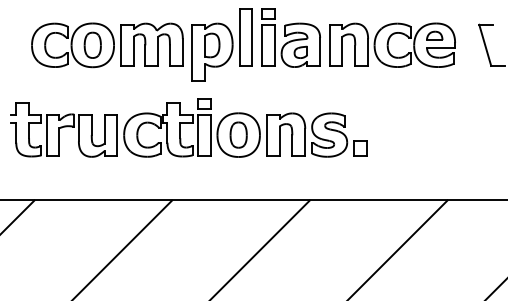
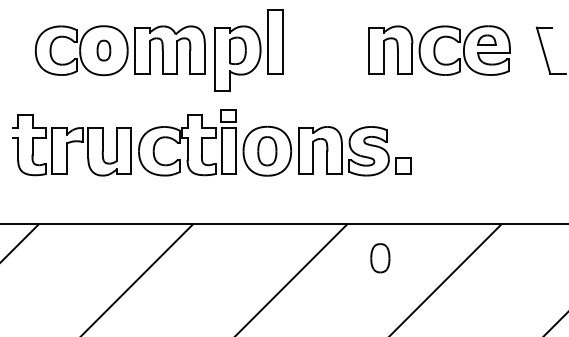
part: (290, 38) -> (325, 42), removed
part: (92, 45) -> (103, 50), size x0.7
part: (339, 230) -> (380, 258), added

